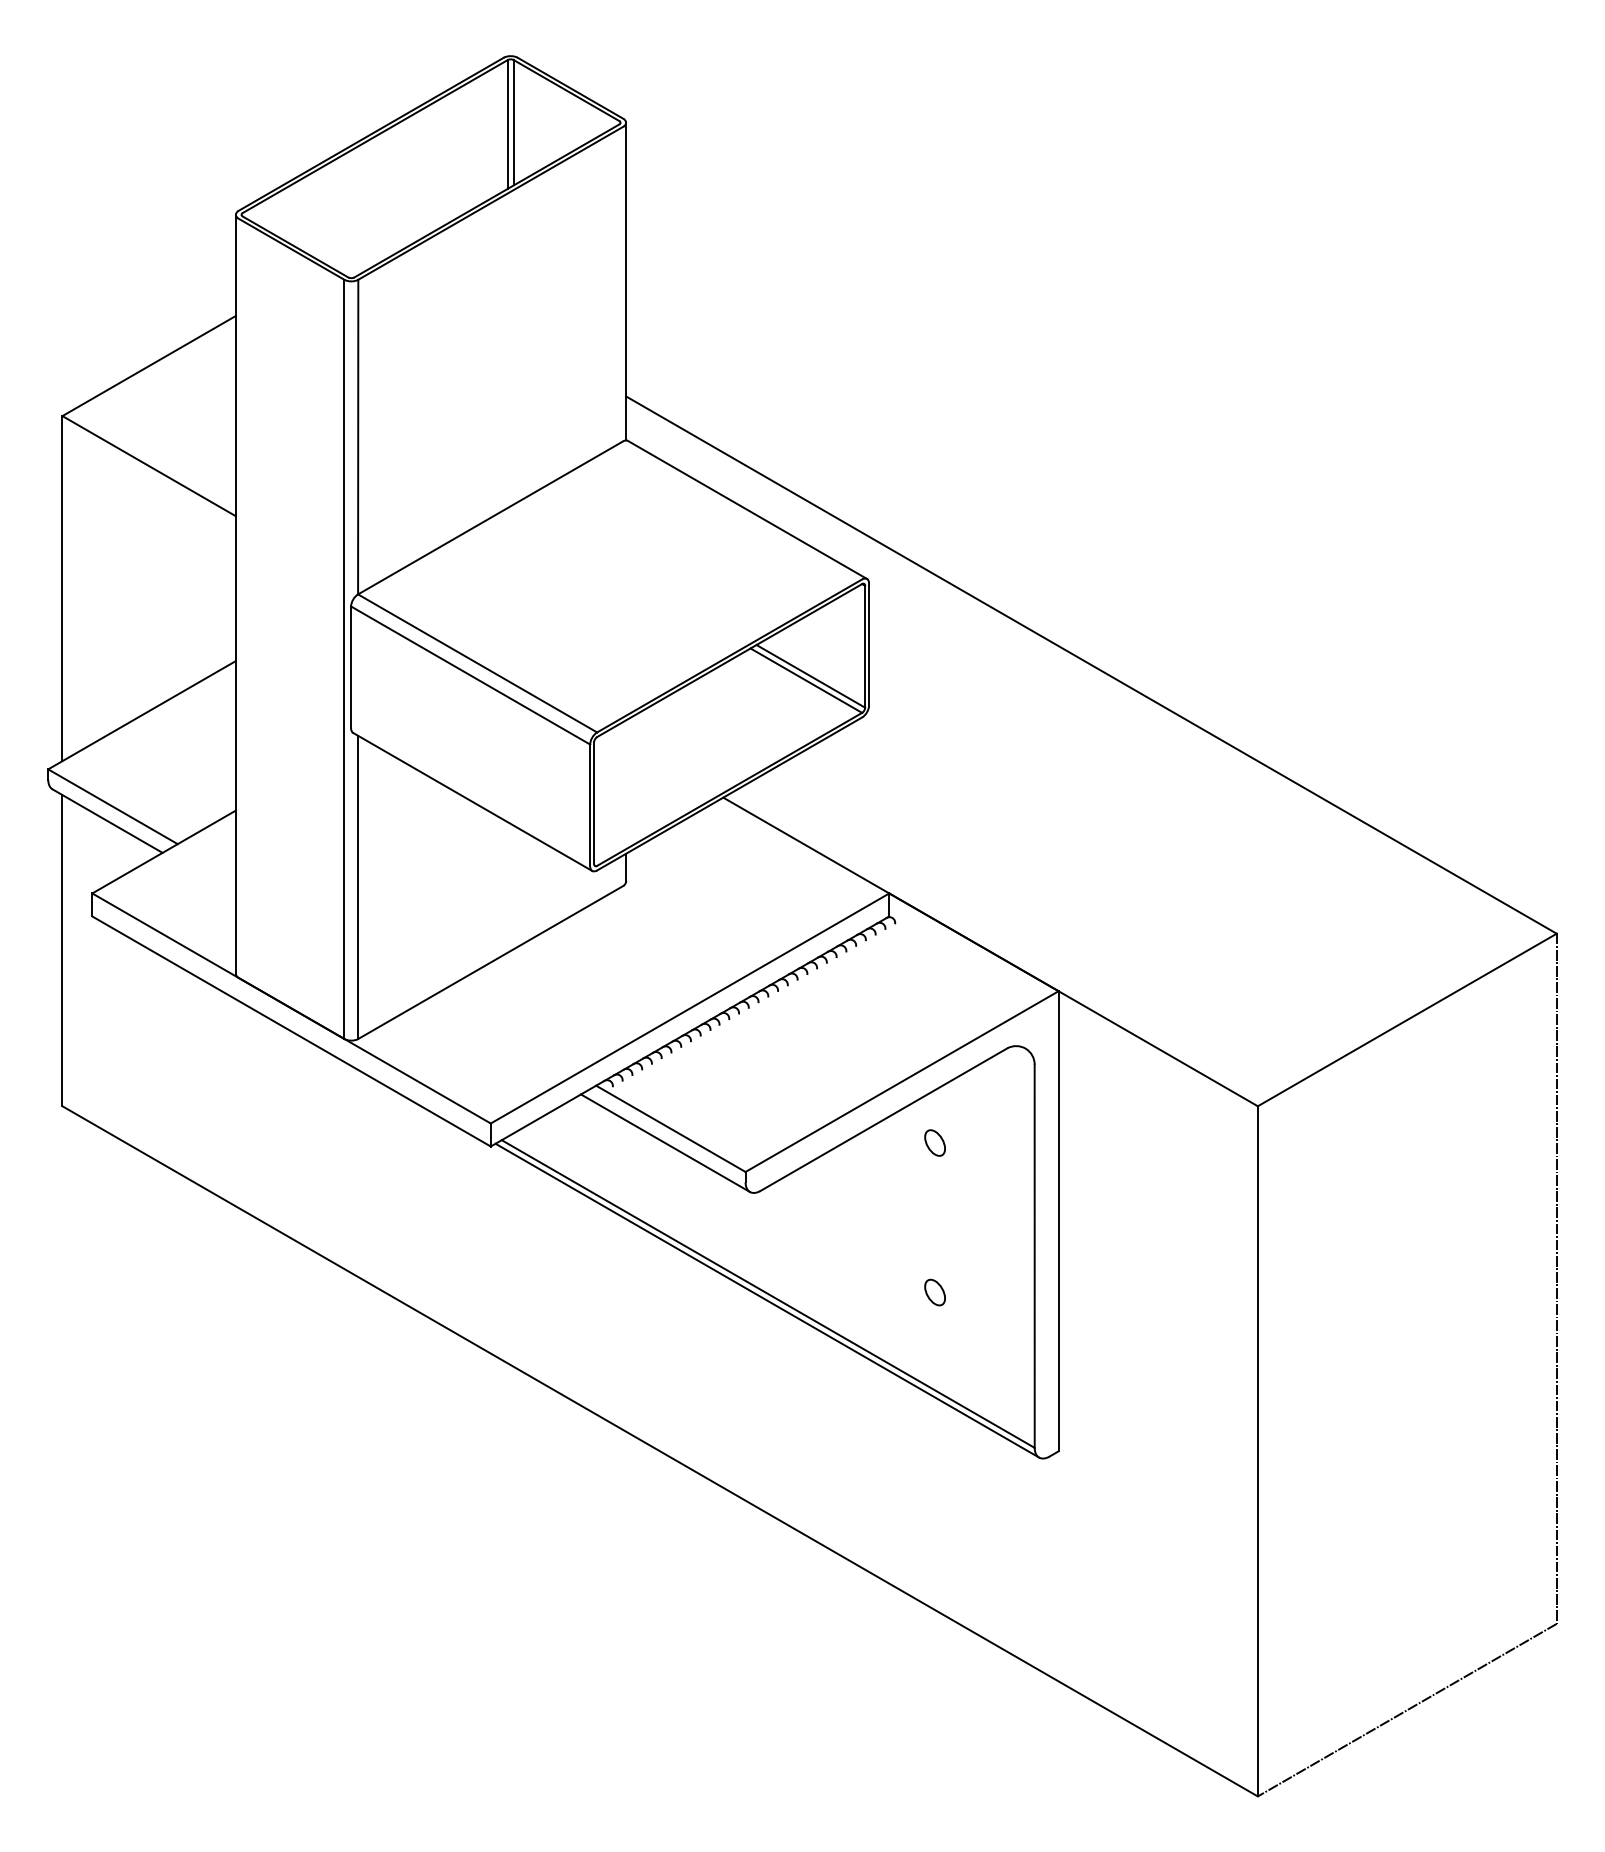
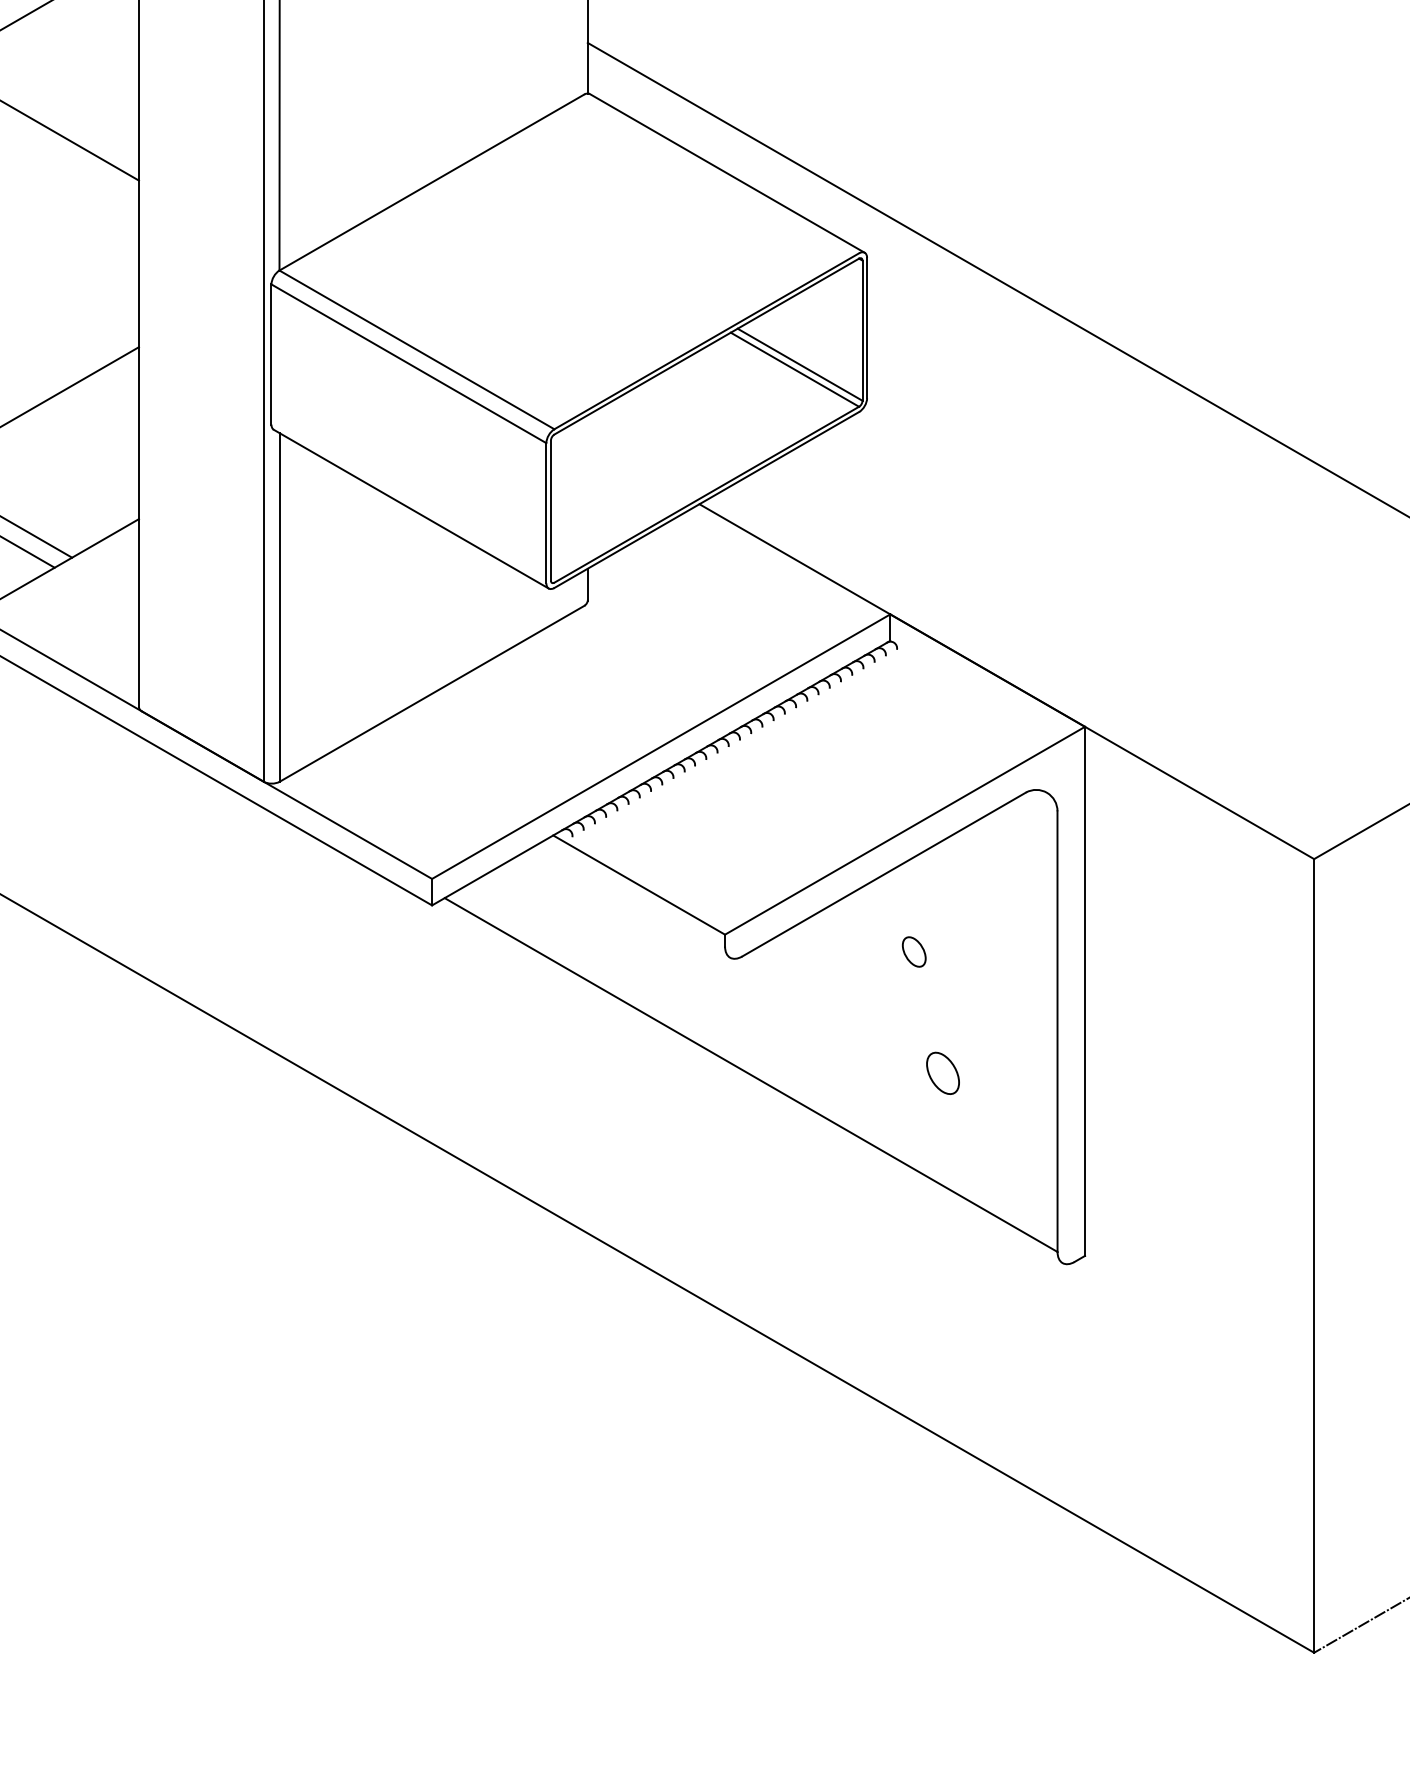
part: (934, 1142) -> (913, 951), moved
line: (665, 1143) -> (632, 901), removed
part: (934, 1292) -> (942, 1073), size x1.4
line: (767, 1300) -> (750, 1082), removed

